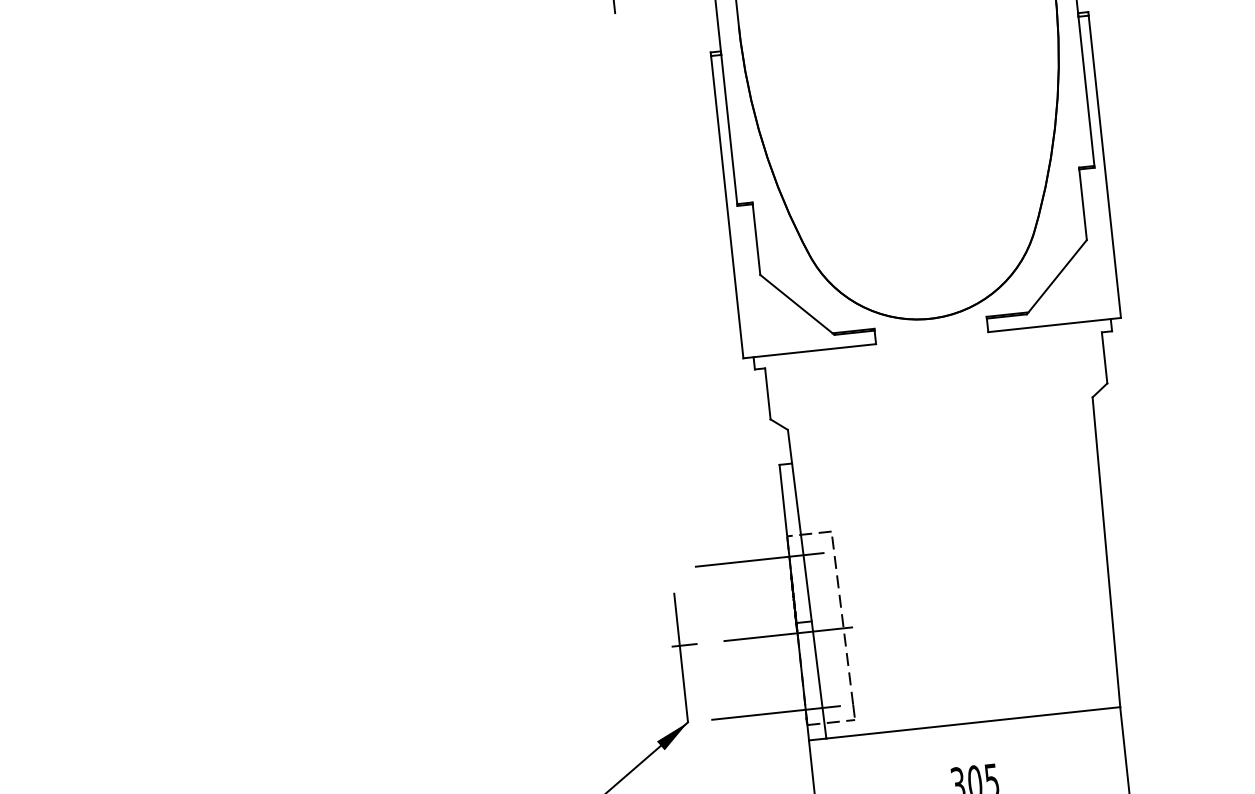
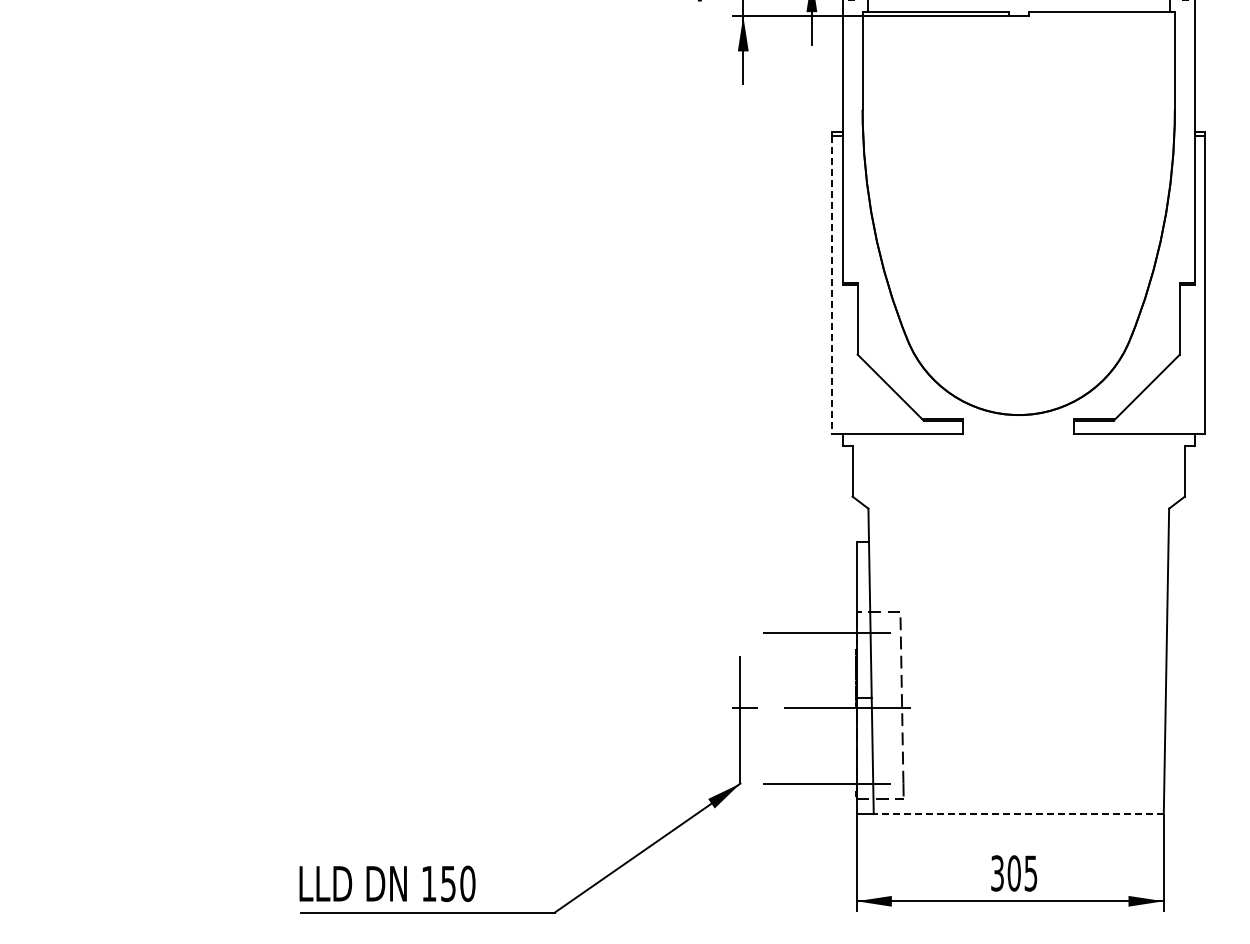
line: (727, 207) -> (832, 285), solid -> dashed
line: (972, 722) -> (1018, 813), solid -> dashed

